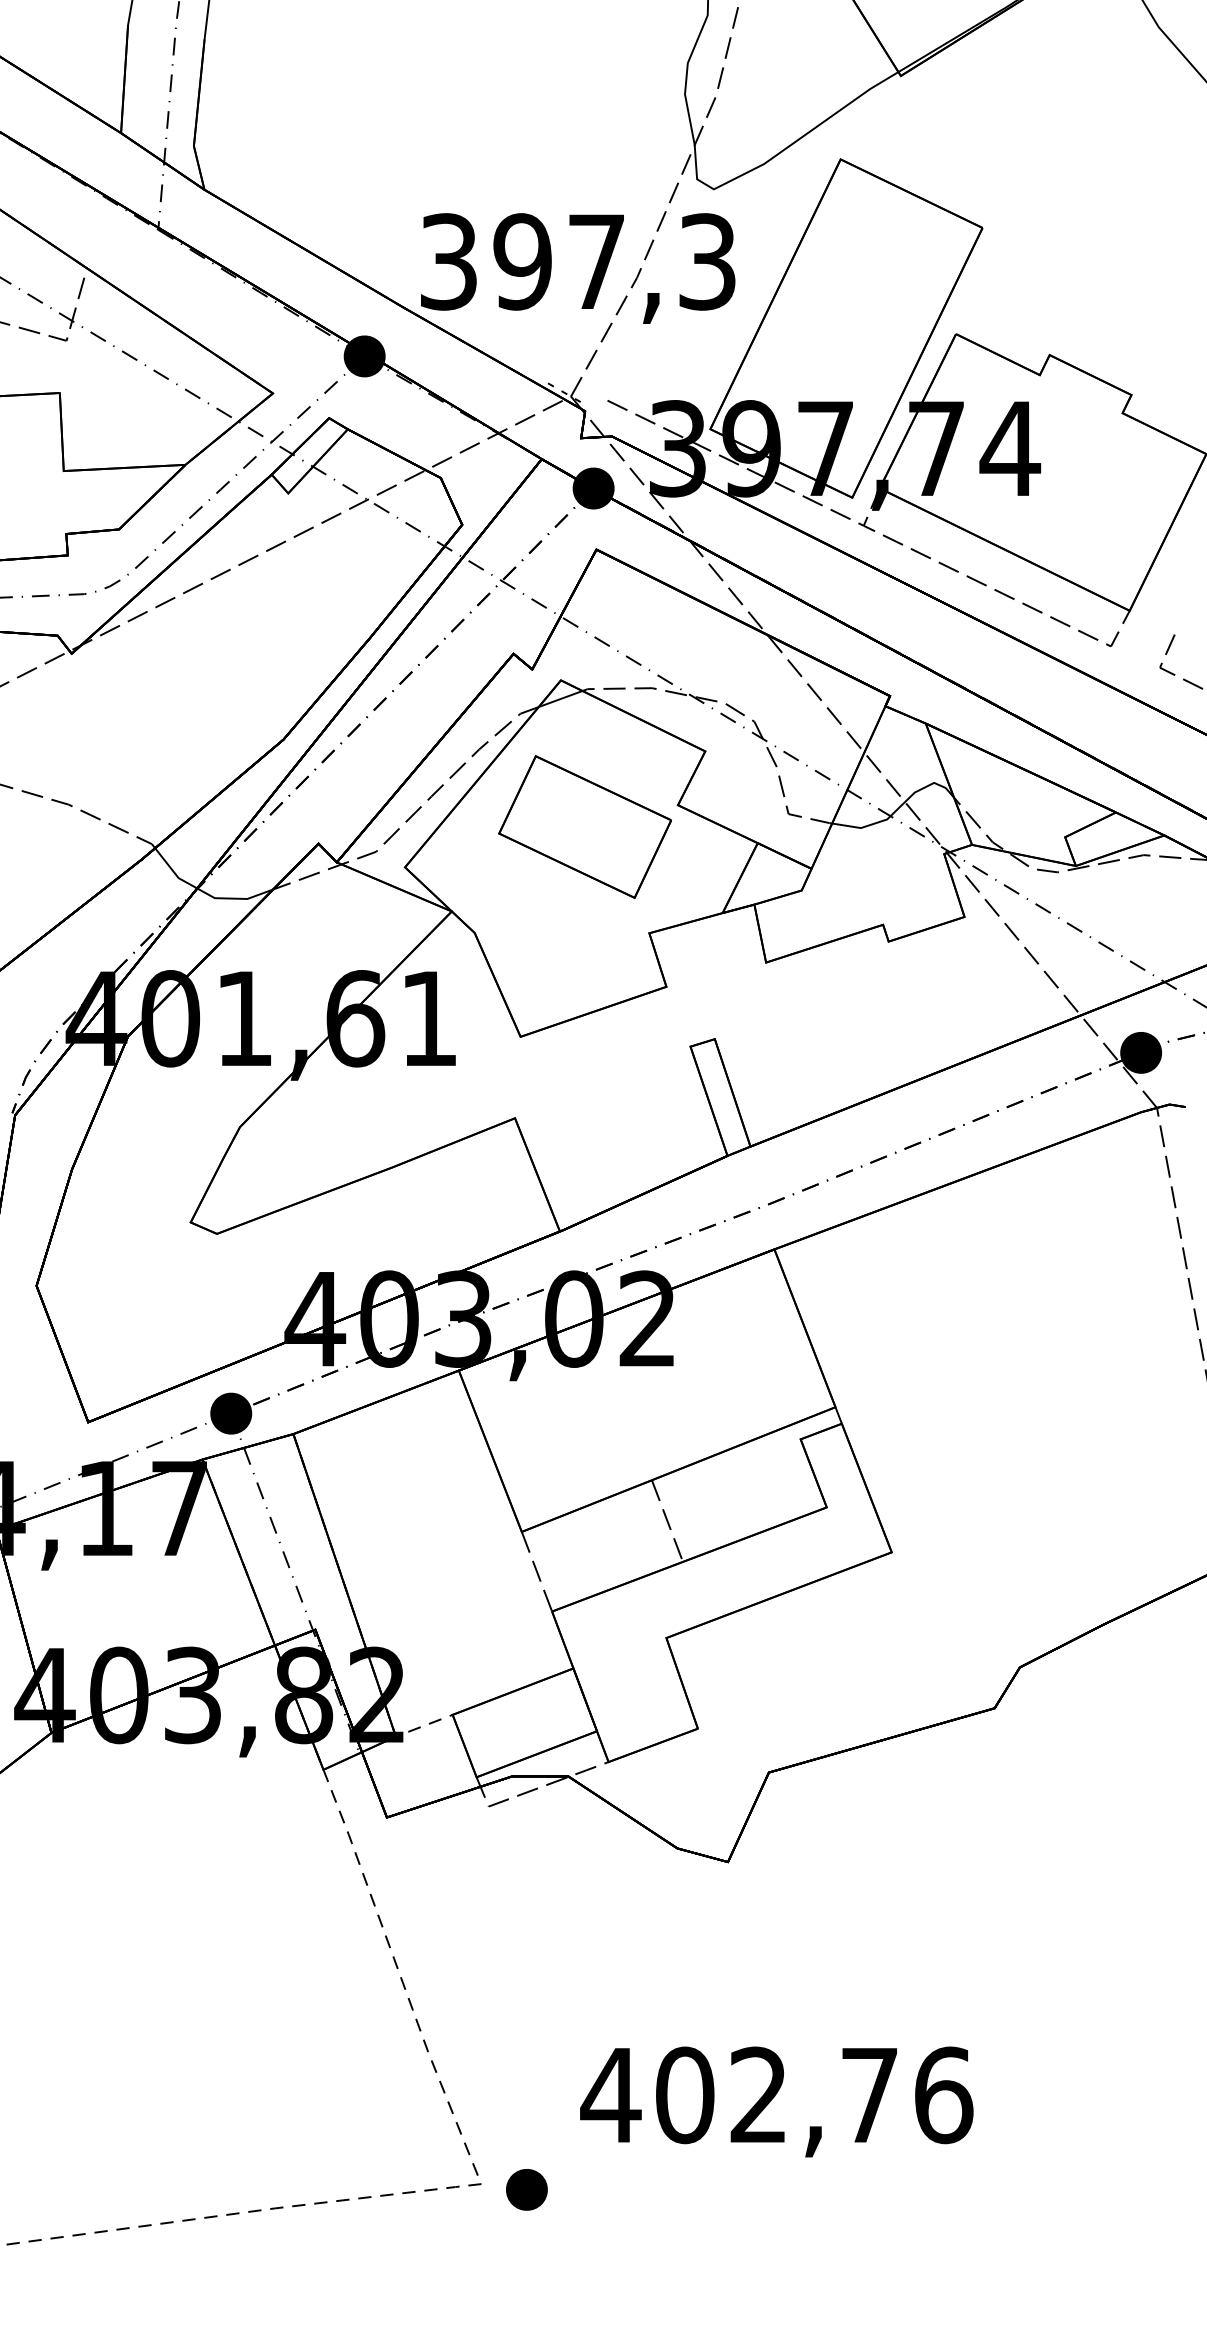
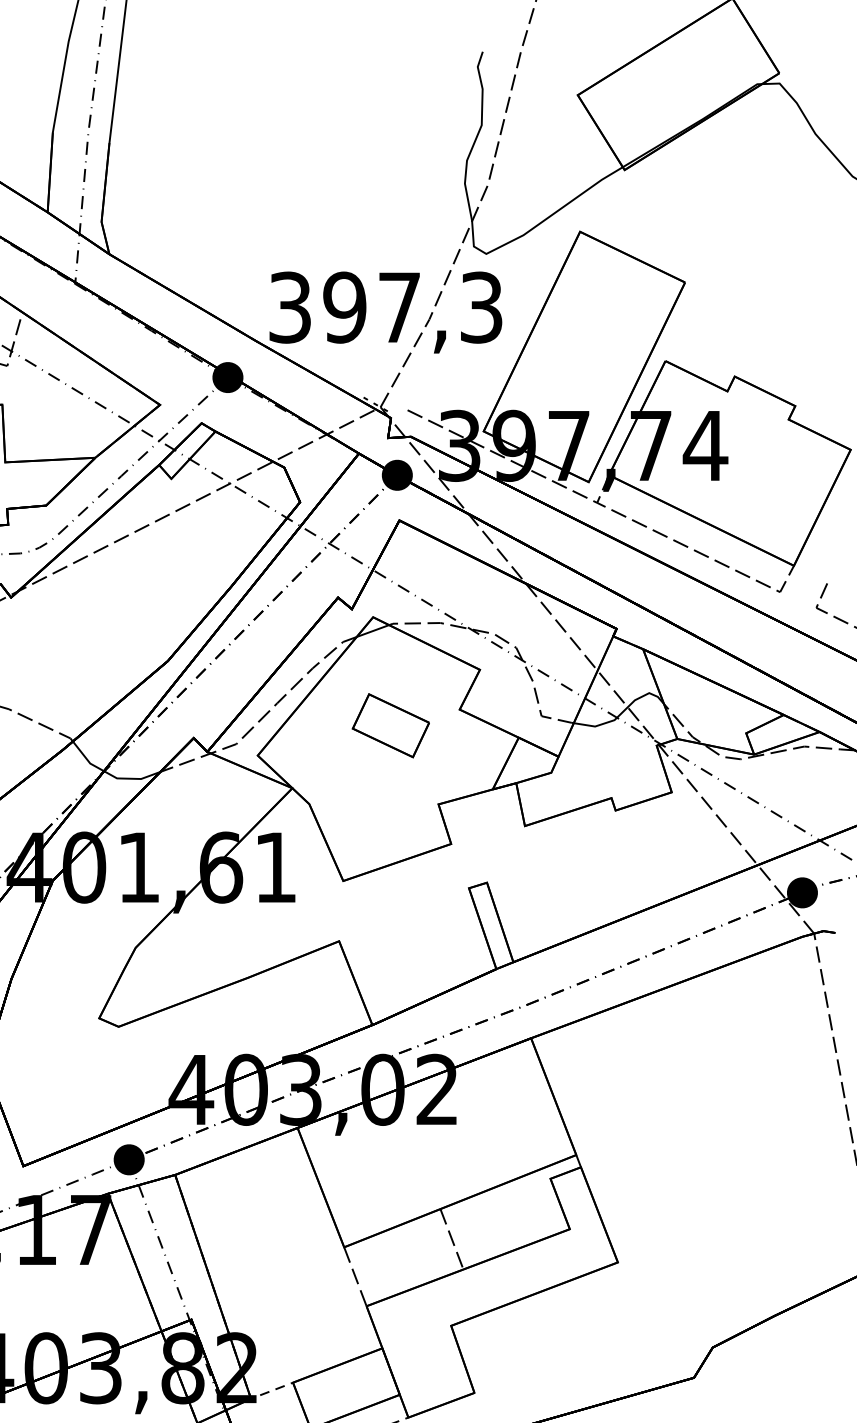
part: (584, 826) -> (390, 725), size x0.6

